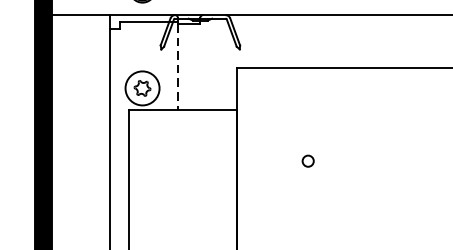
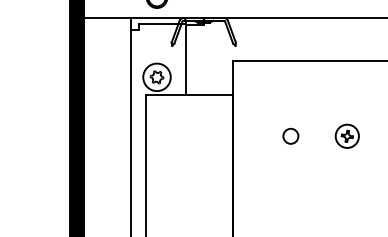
line: (177, 66) -> (185, 59), dashed -> solid
circle: (307, 160) -> (290, 135), size x1.67
part: (376, 160) -> (346, 135), added

